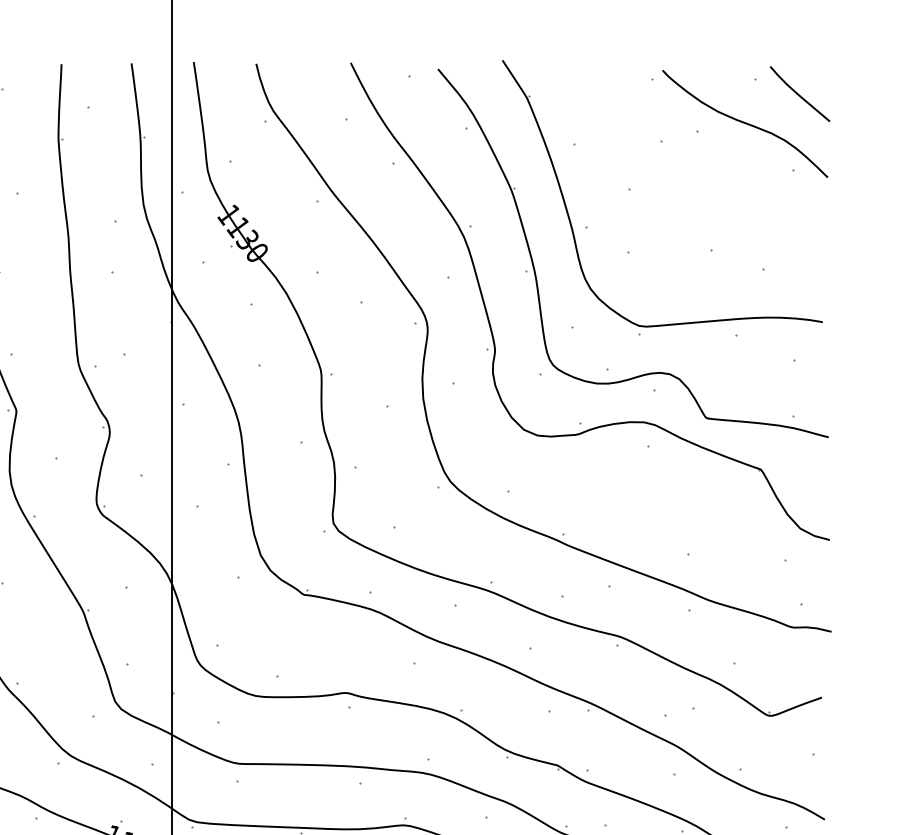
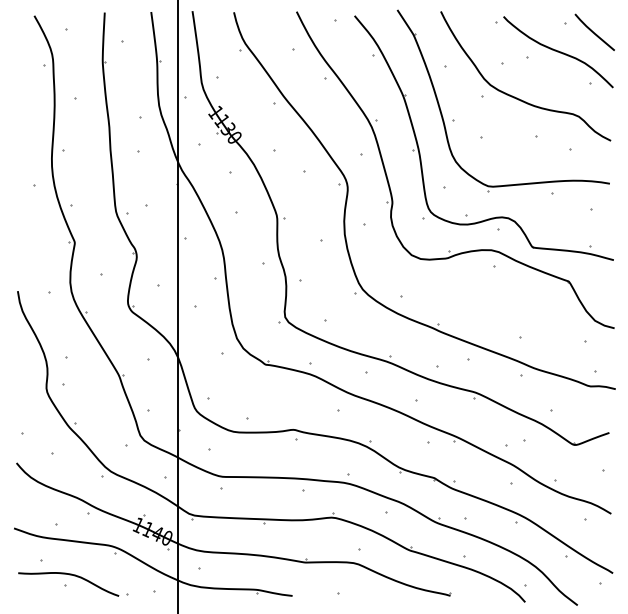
curve: (683, 192) -> (517, 97), added

